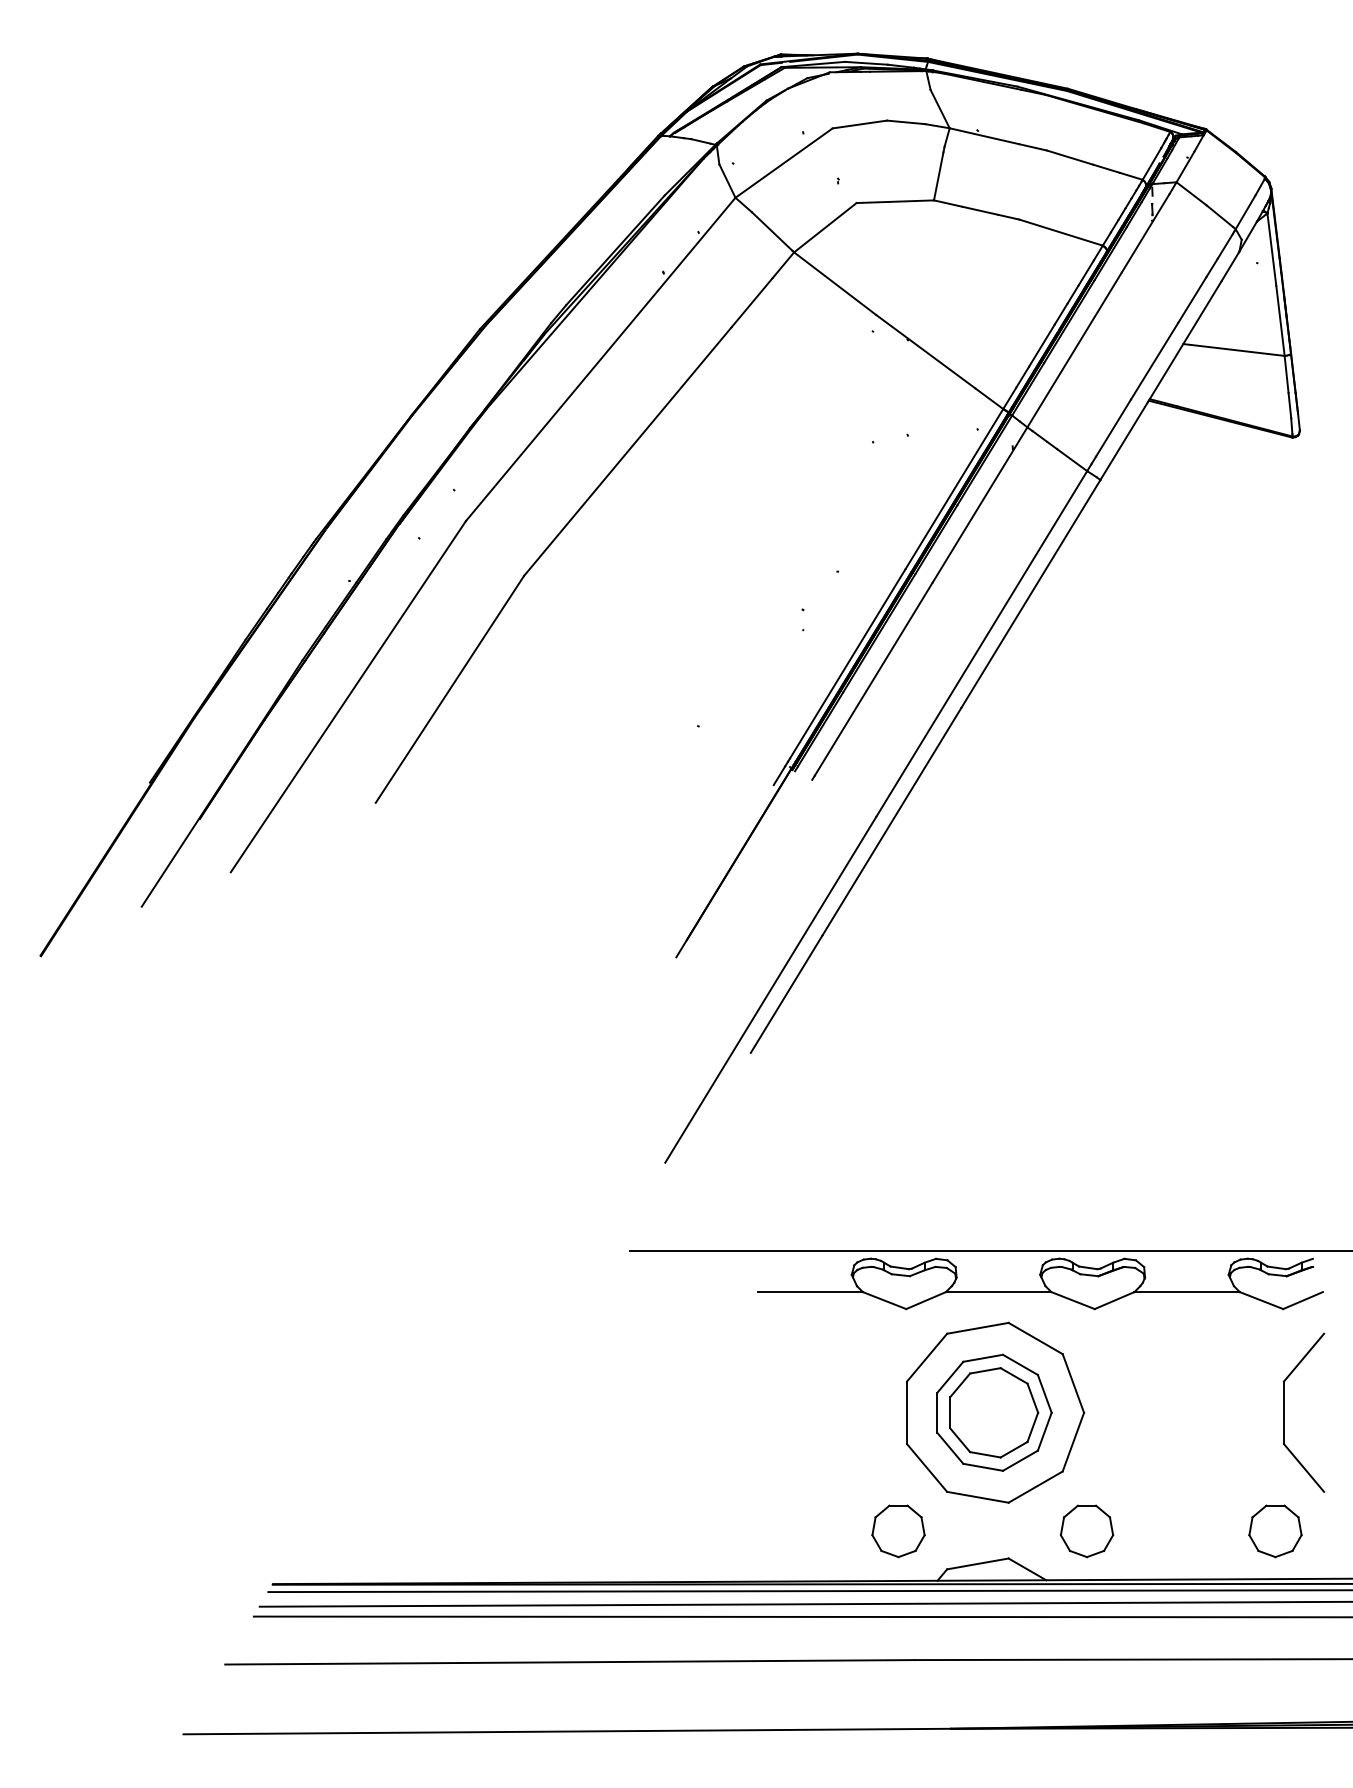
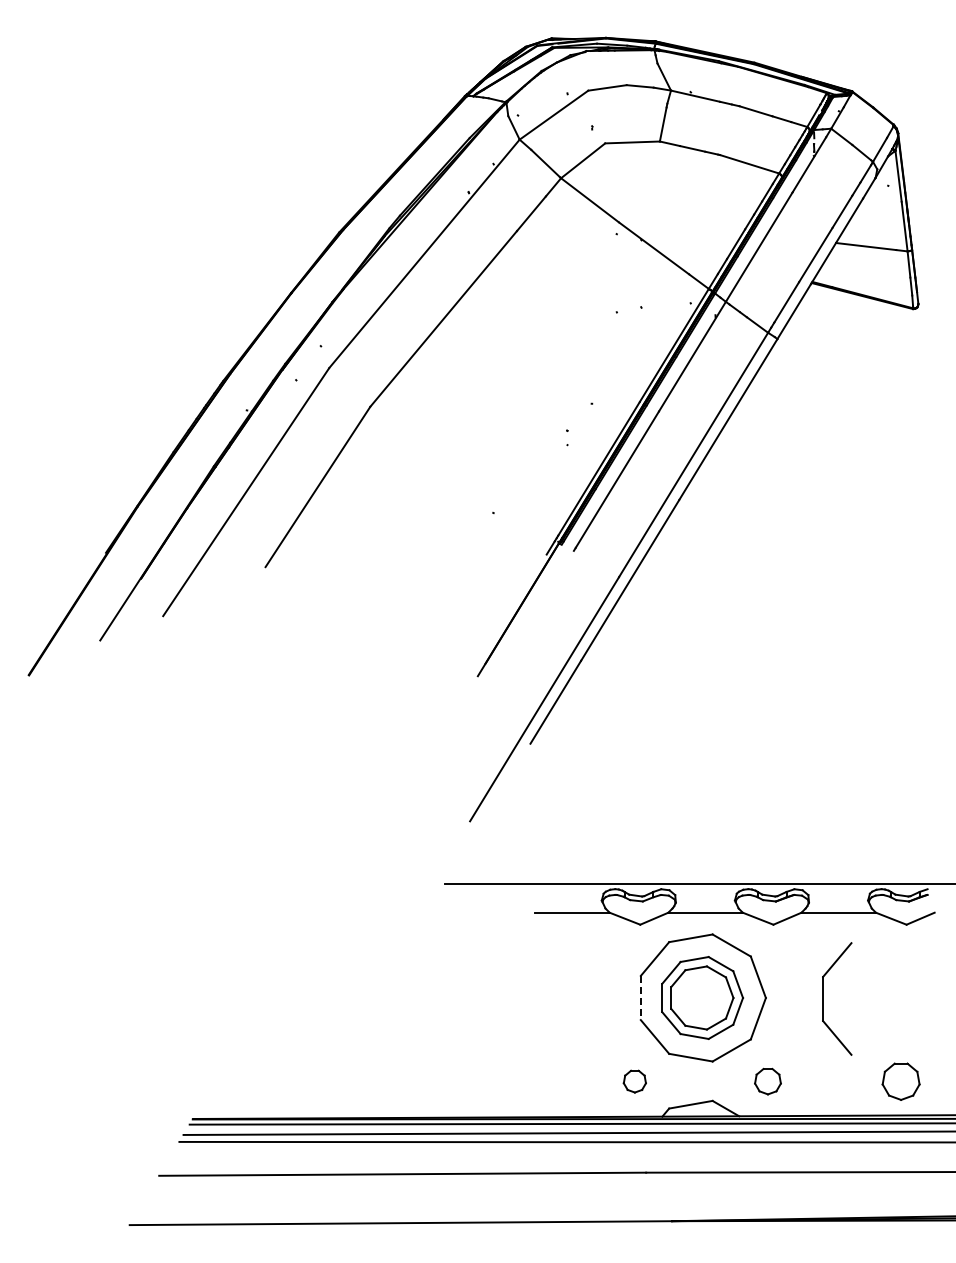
part: (1284, 1412) -> (823, 998), moved
line: (906, 1413) -> (640, 998), solid -> dashed
part: (898, 1531) -> (634, 1081), size x0.6
part: (1086, 1531) -> (767, 1081), size x0.7

